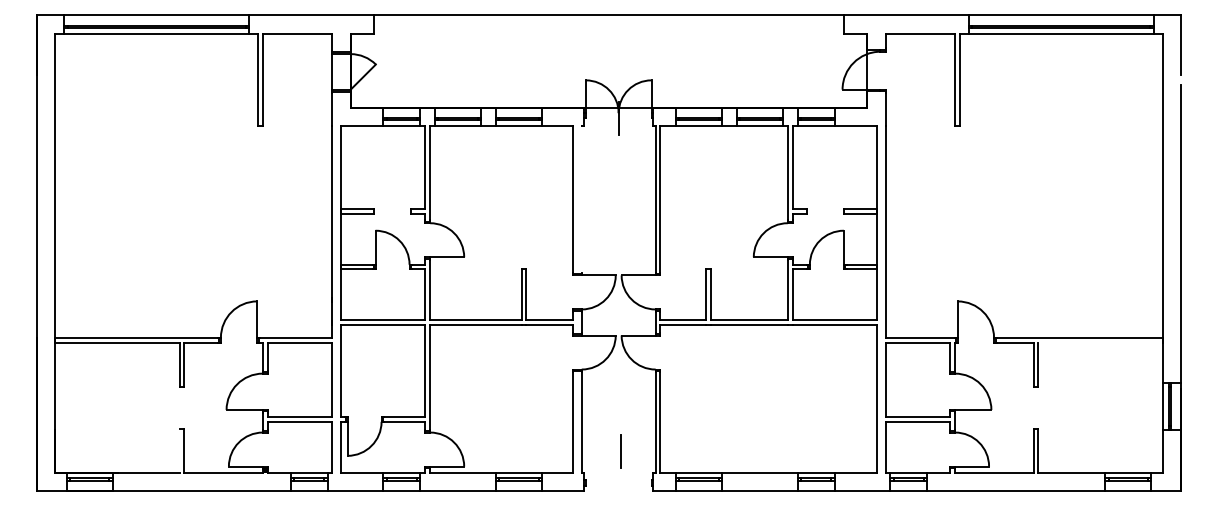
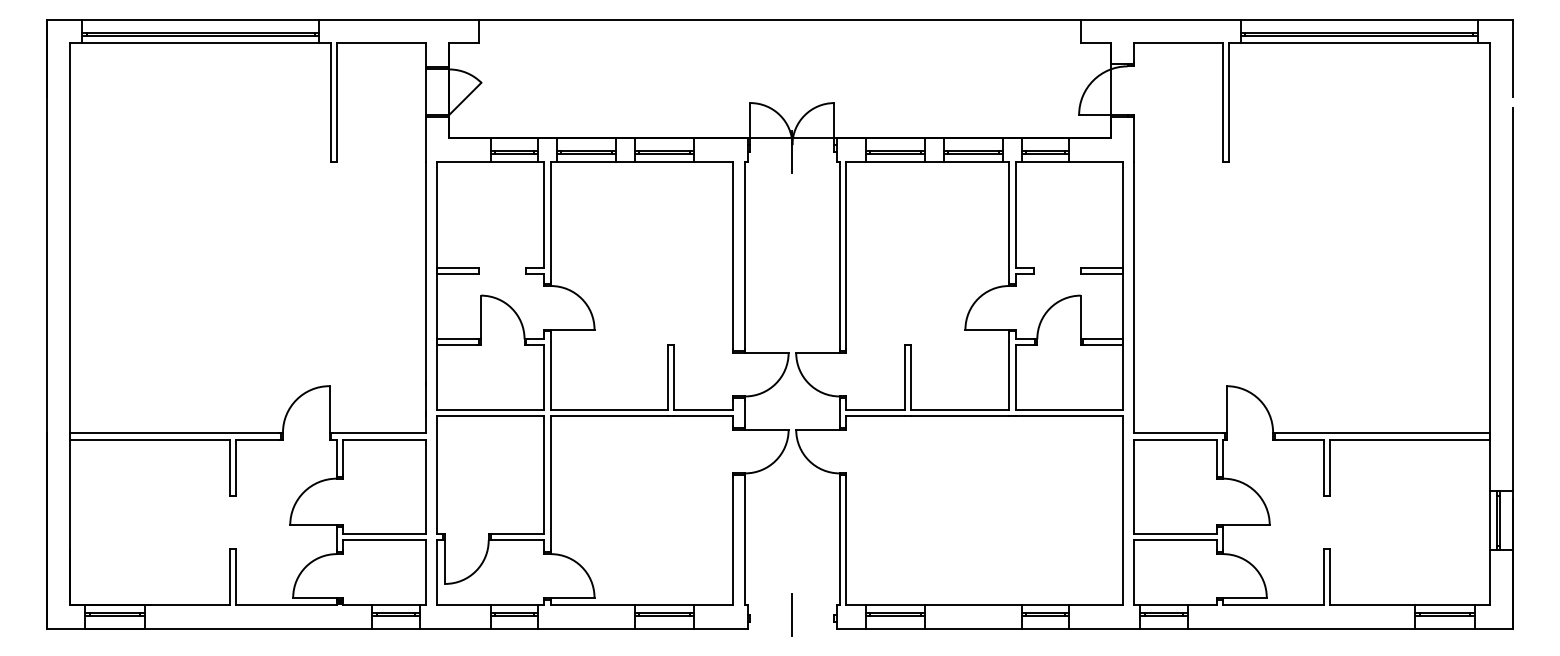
line: (582, 200) -> (745, 256), added
line: (1100, 343) -> (1409, 439), added
line: (179, 450) -> (230, 577), added
line: (620, 450) -> (791, 614), moved

